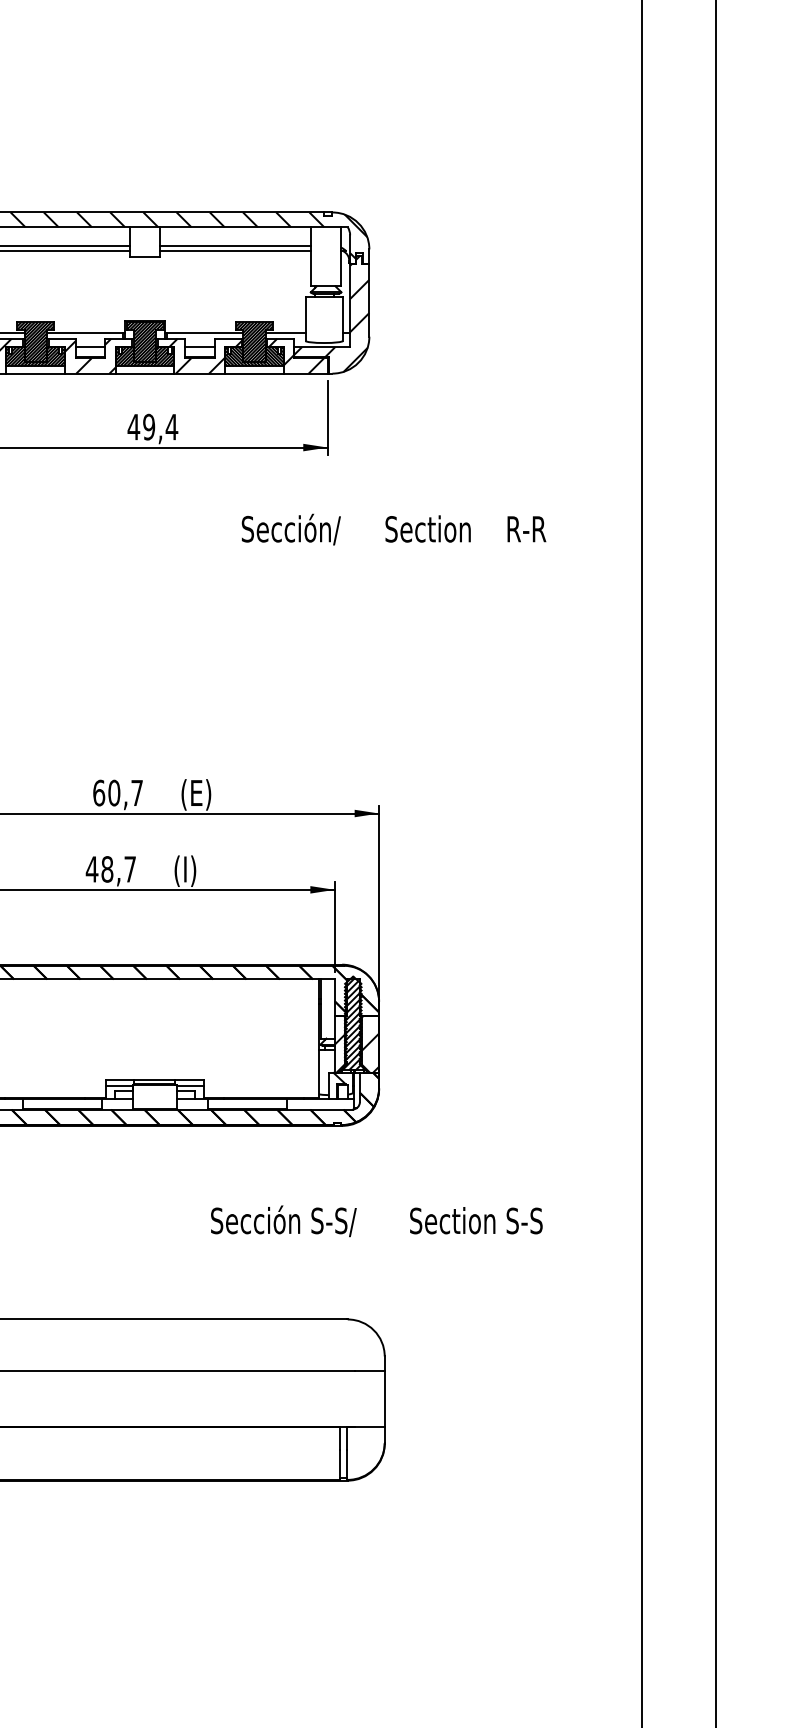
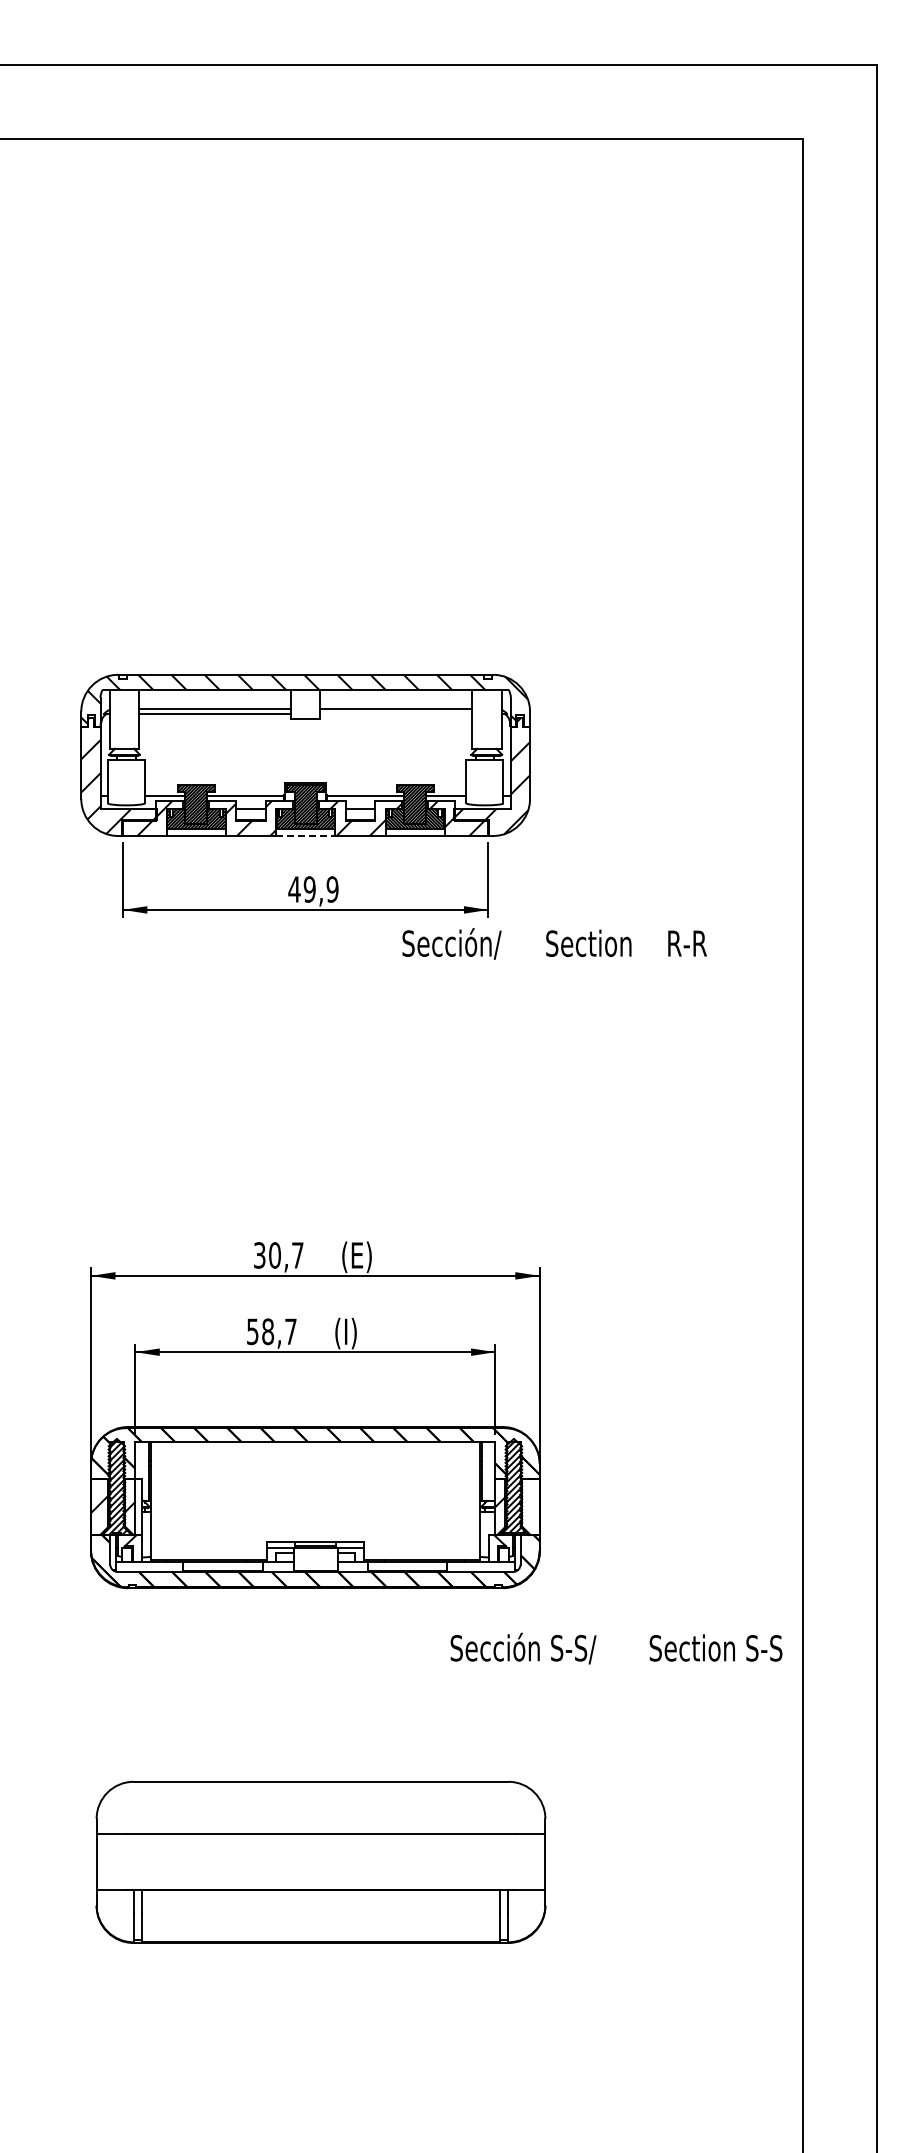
line: (235, 251) -> (396, 713), removed
line: (145, 373) -> (306, 835), solid -> dashed
text: (171, 427) -> (332, 889), 49,4 -> 49,9
text: (393, 529) -> (554, 943), moved
text: (98, 793) -> (259, 1255), 60,7 -> 30,7
text: (91, 869) -> (252, 1331), 48,7 -> 58,7
hatch: (369, 1044) -> (530, 1506), removed
text: (376, 1221) -> (616, 1648), moved

